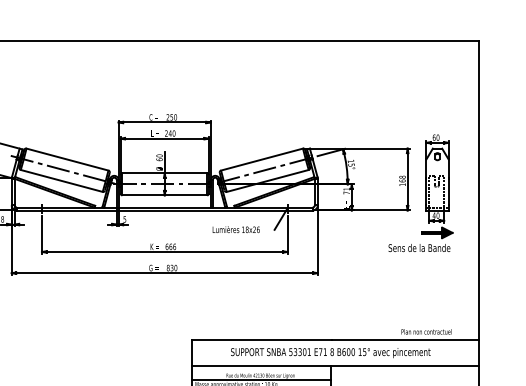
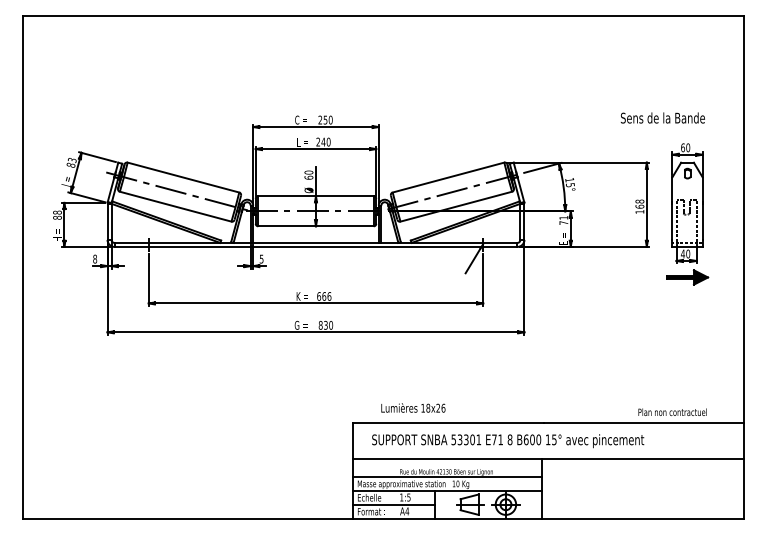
text: (236, 229) -> (413, 407), moved
text: (419, 247) -> (662, 117), moved
text: (331, 353) -> (508, 441), moved

